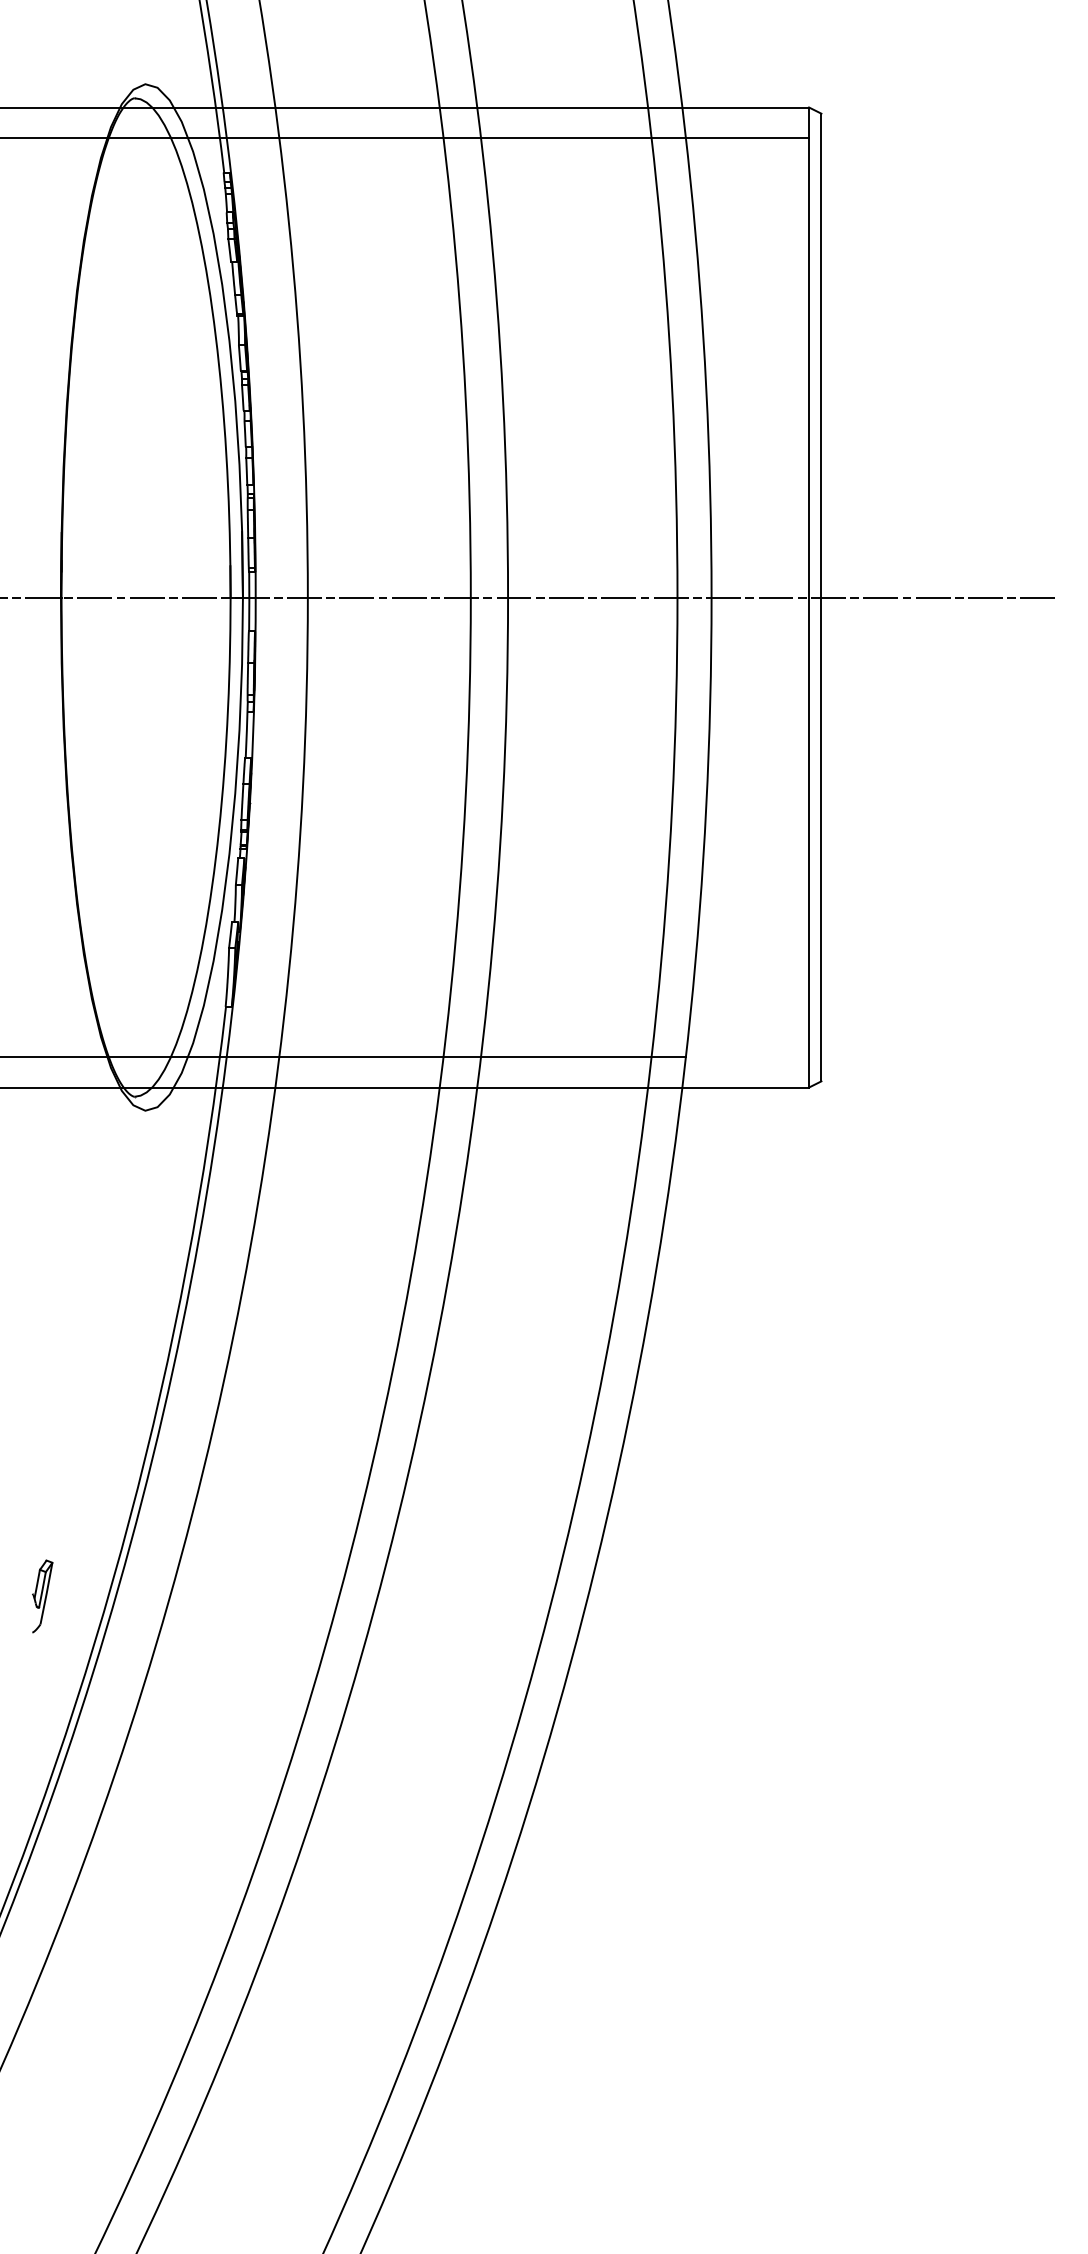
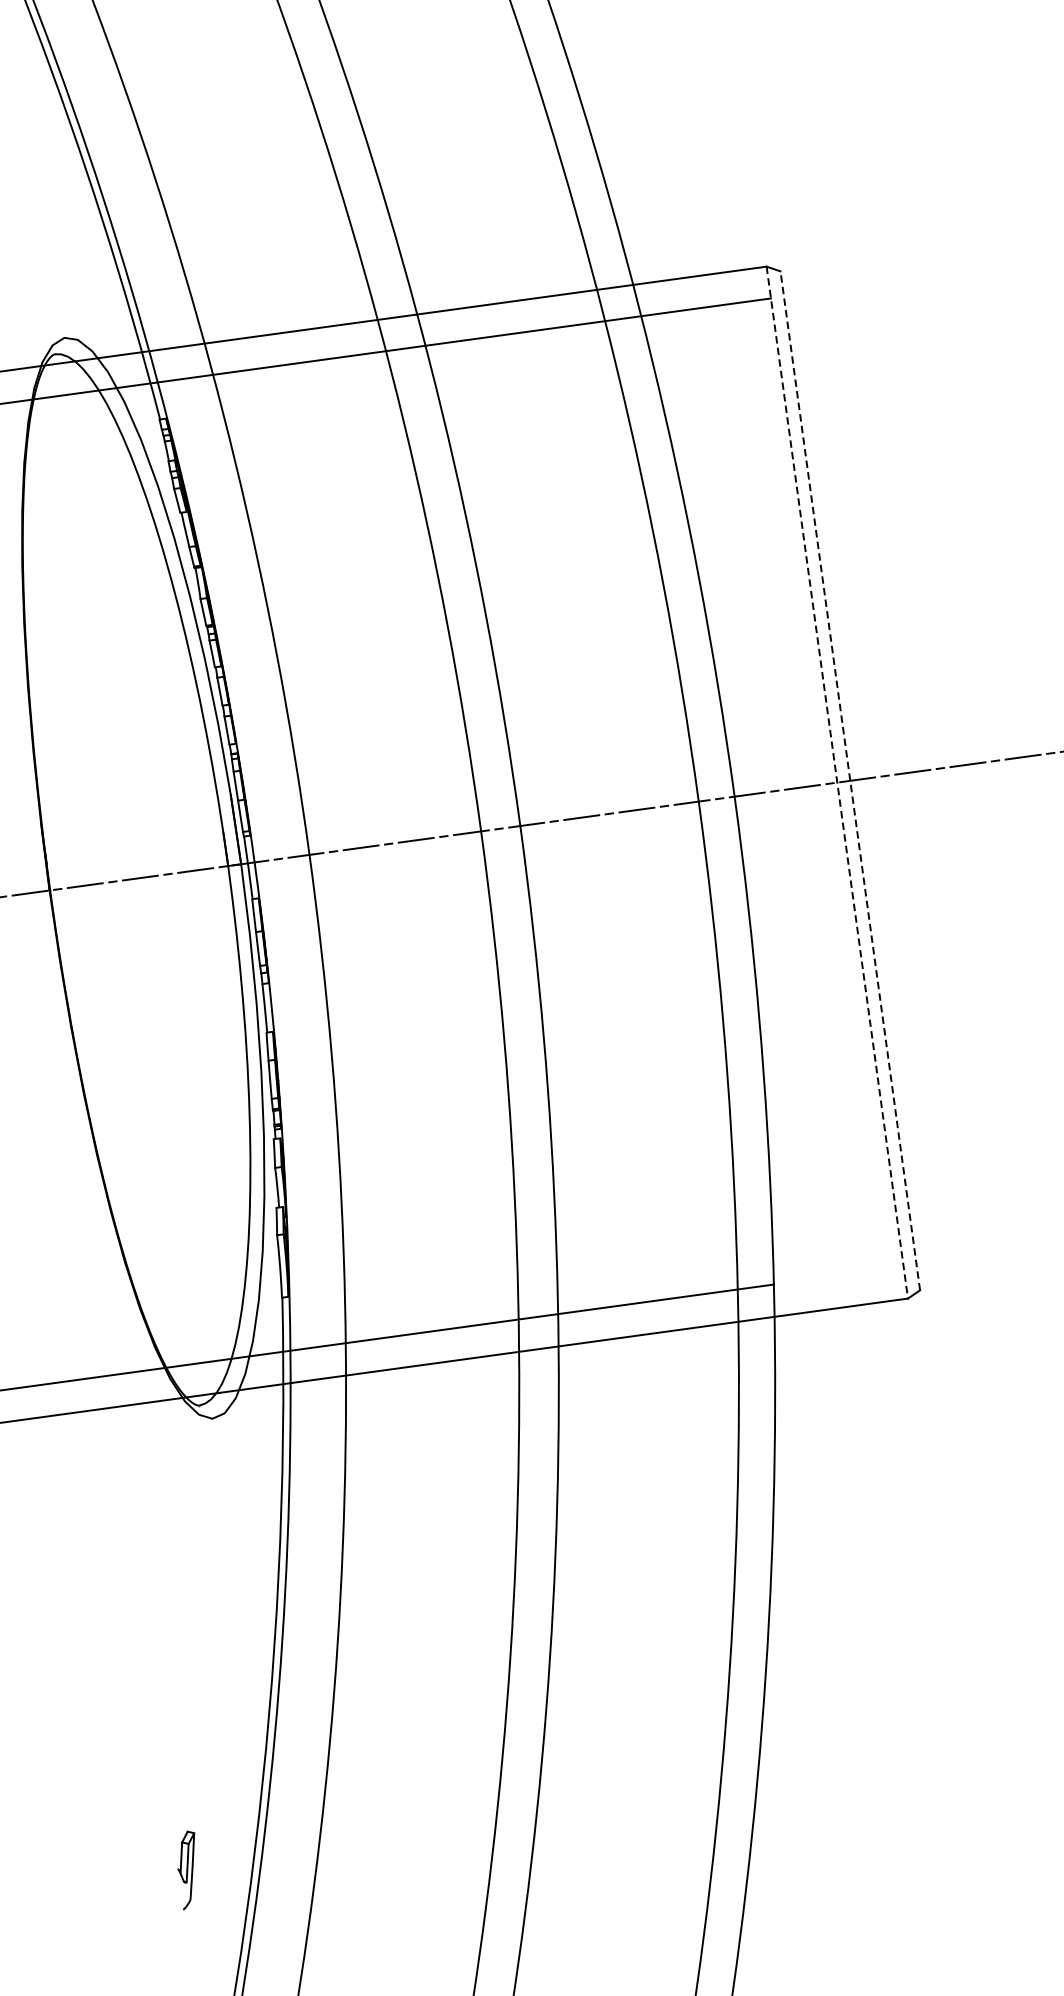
line: (821, 597) -> (850, 780), solid -> dashed
line: (809, 598) -> (837, 783), solid -> dashed
part: (42, 1596) -> (188, 1870), moved

